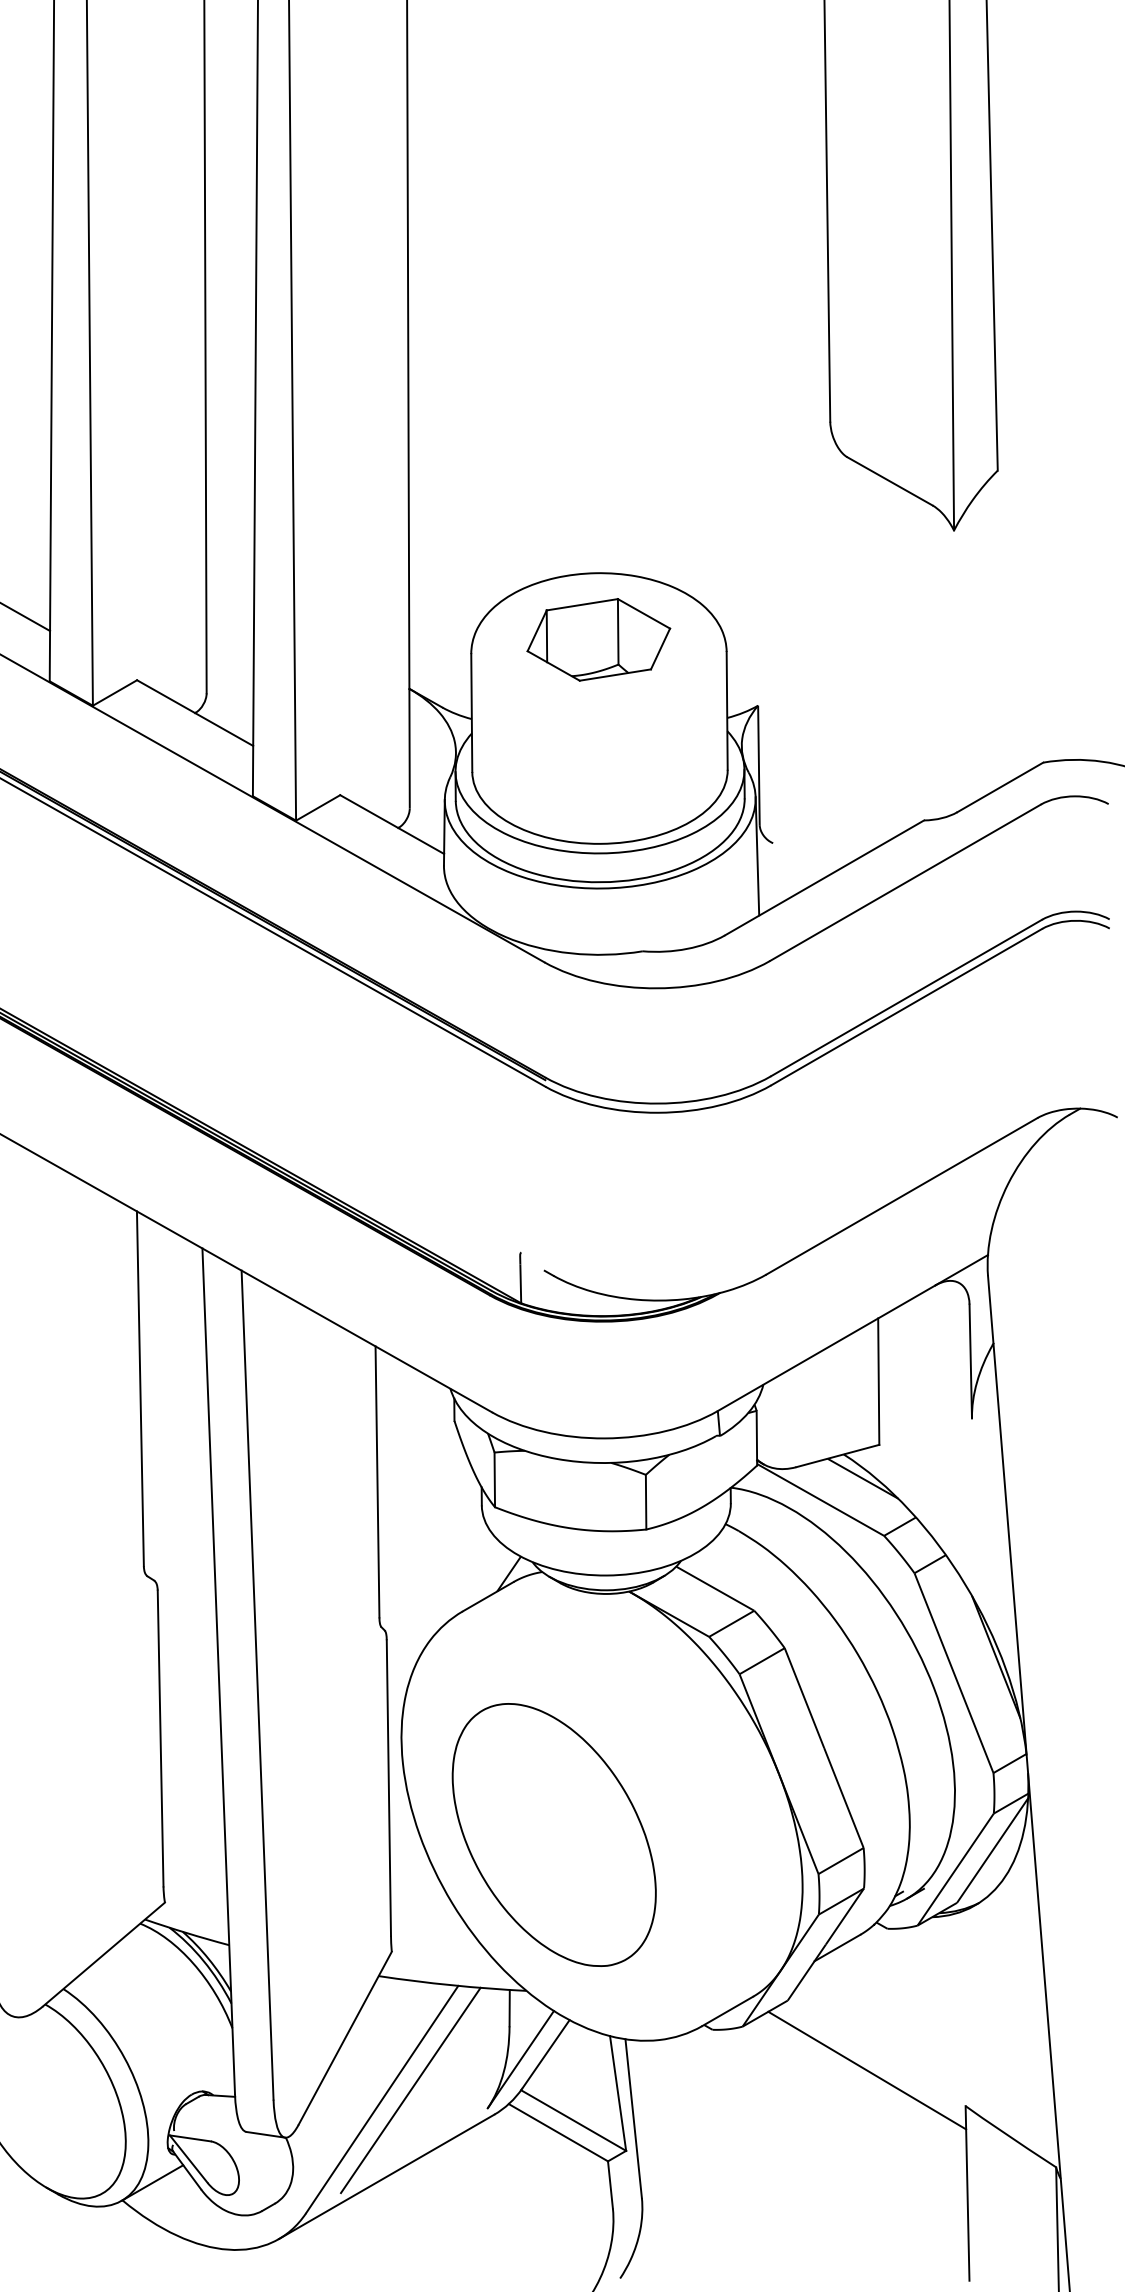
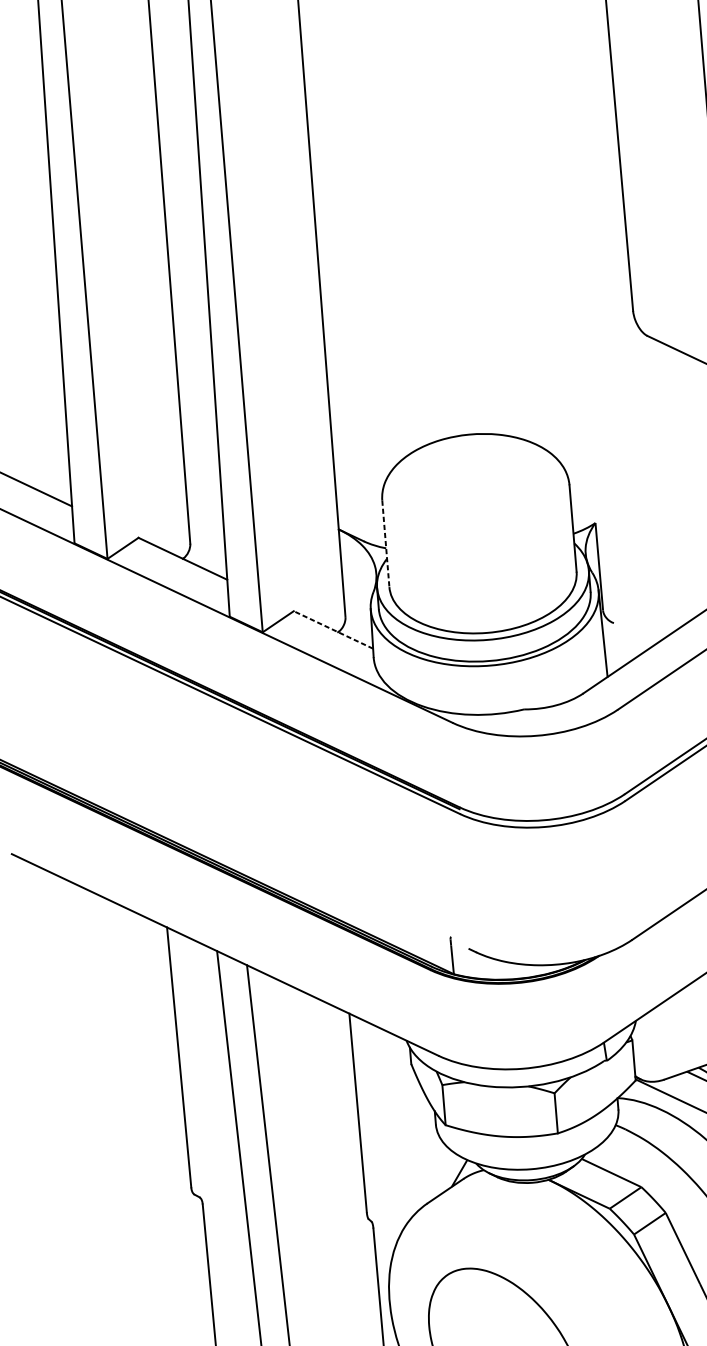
part: (598, 639) -> (474, 483), removed
line: (471, 713) -> (385, 544), solid -> dashed
line: (392, 824) -> (333, 629), solid -> dashed

